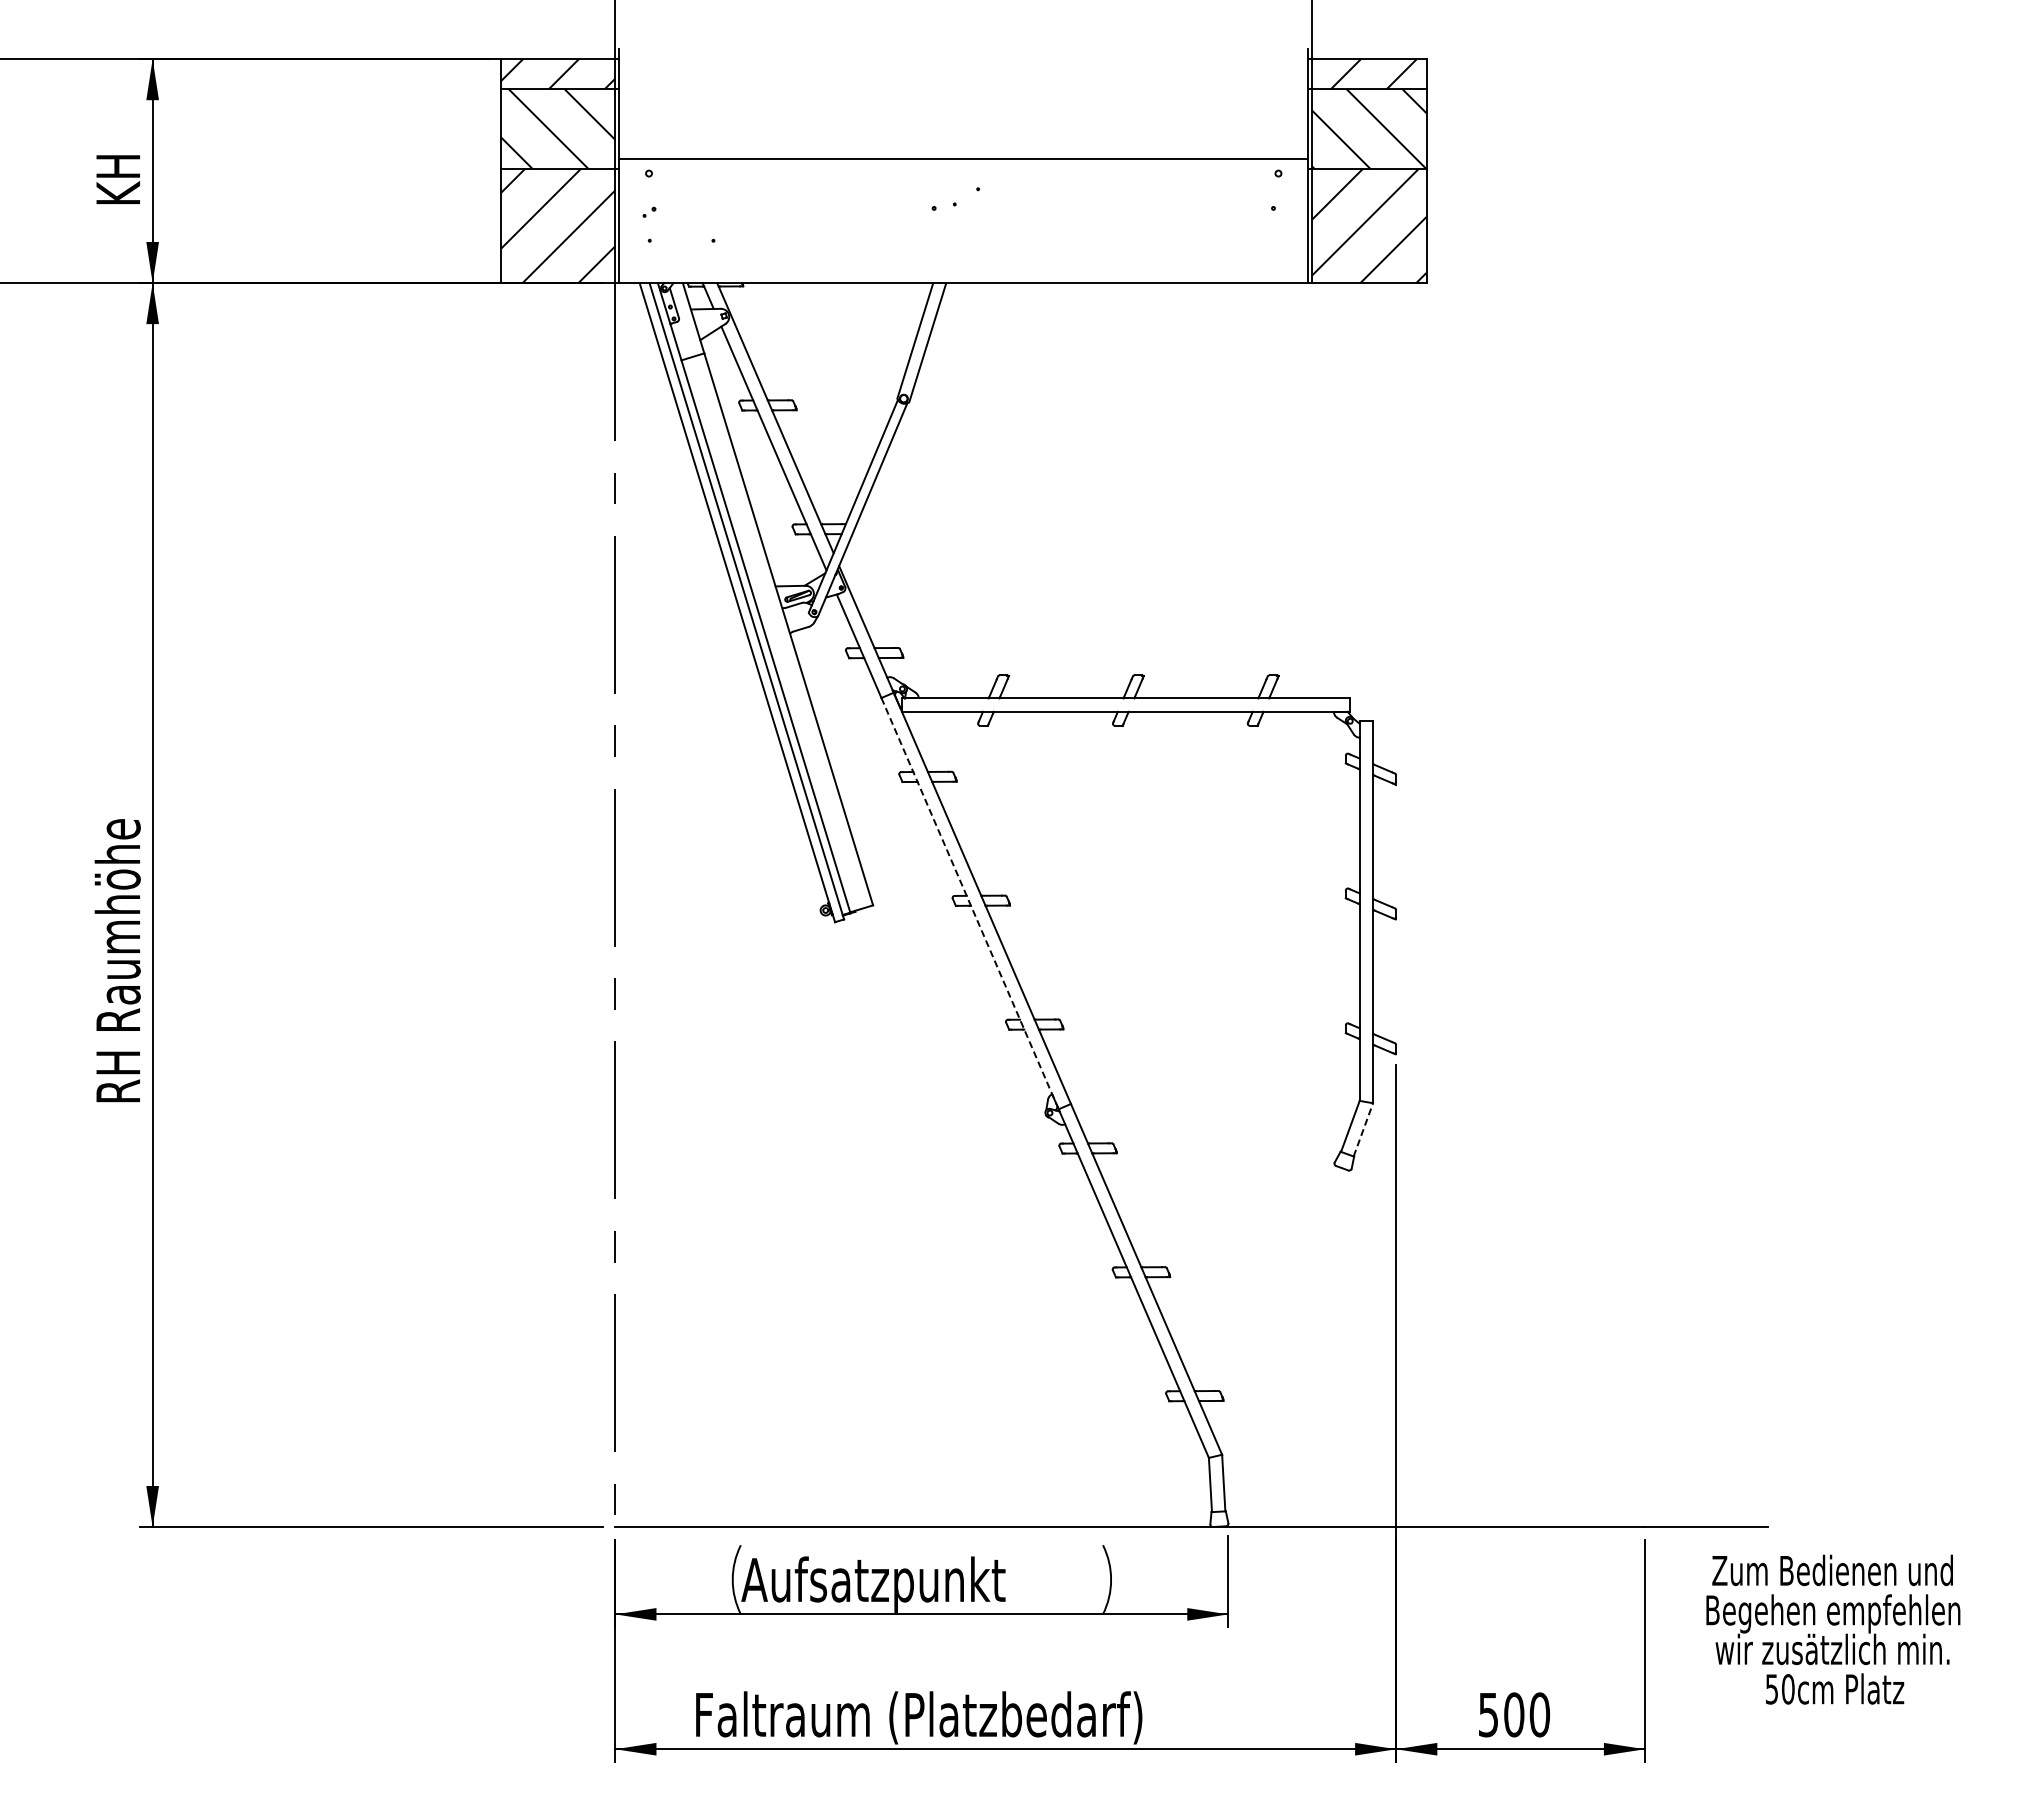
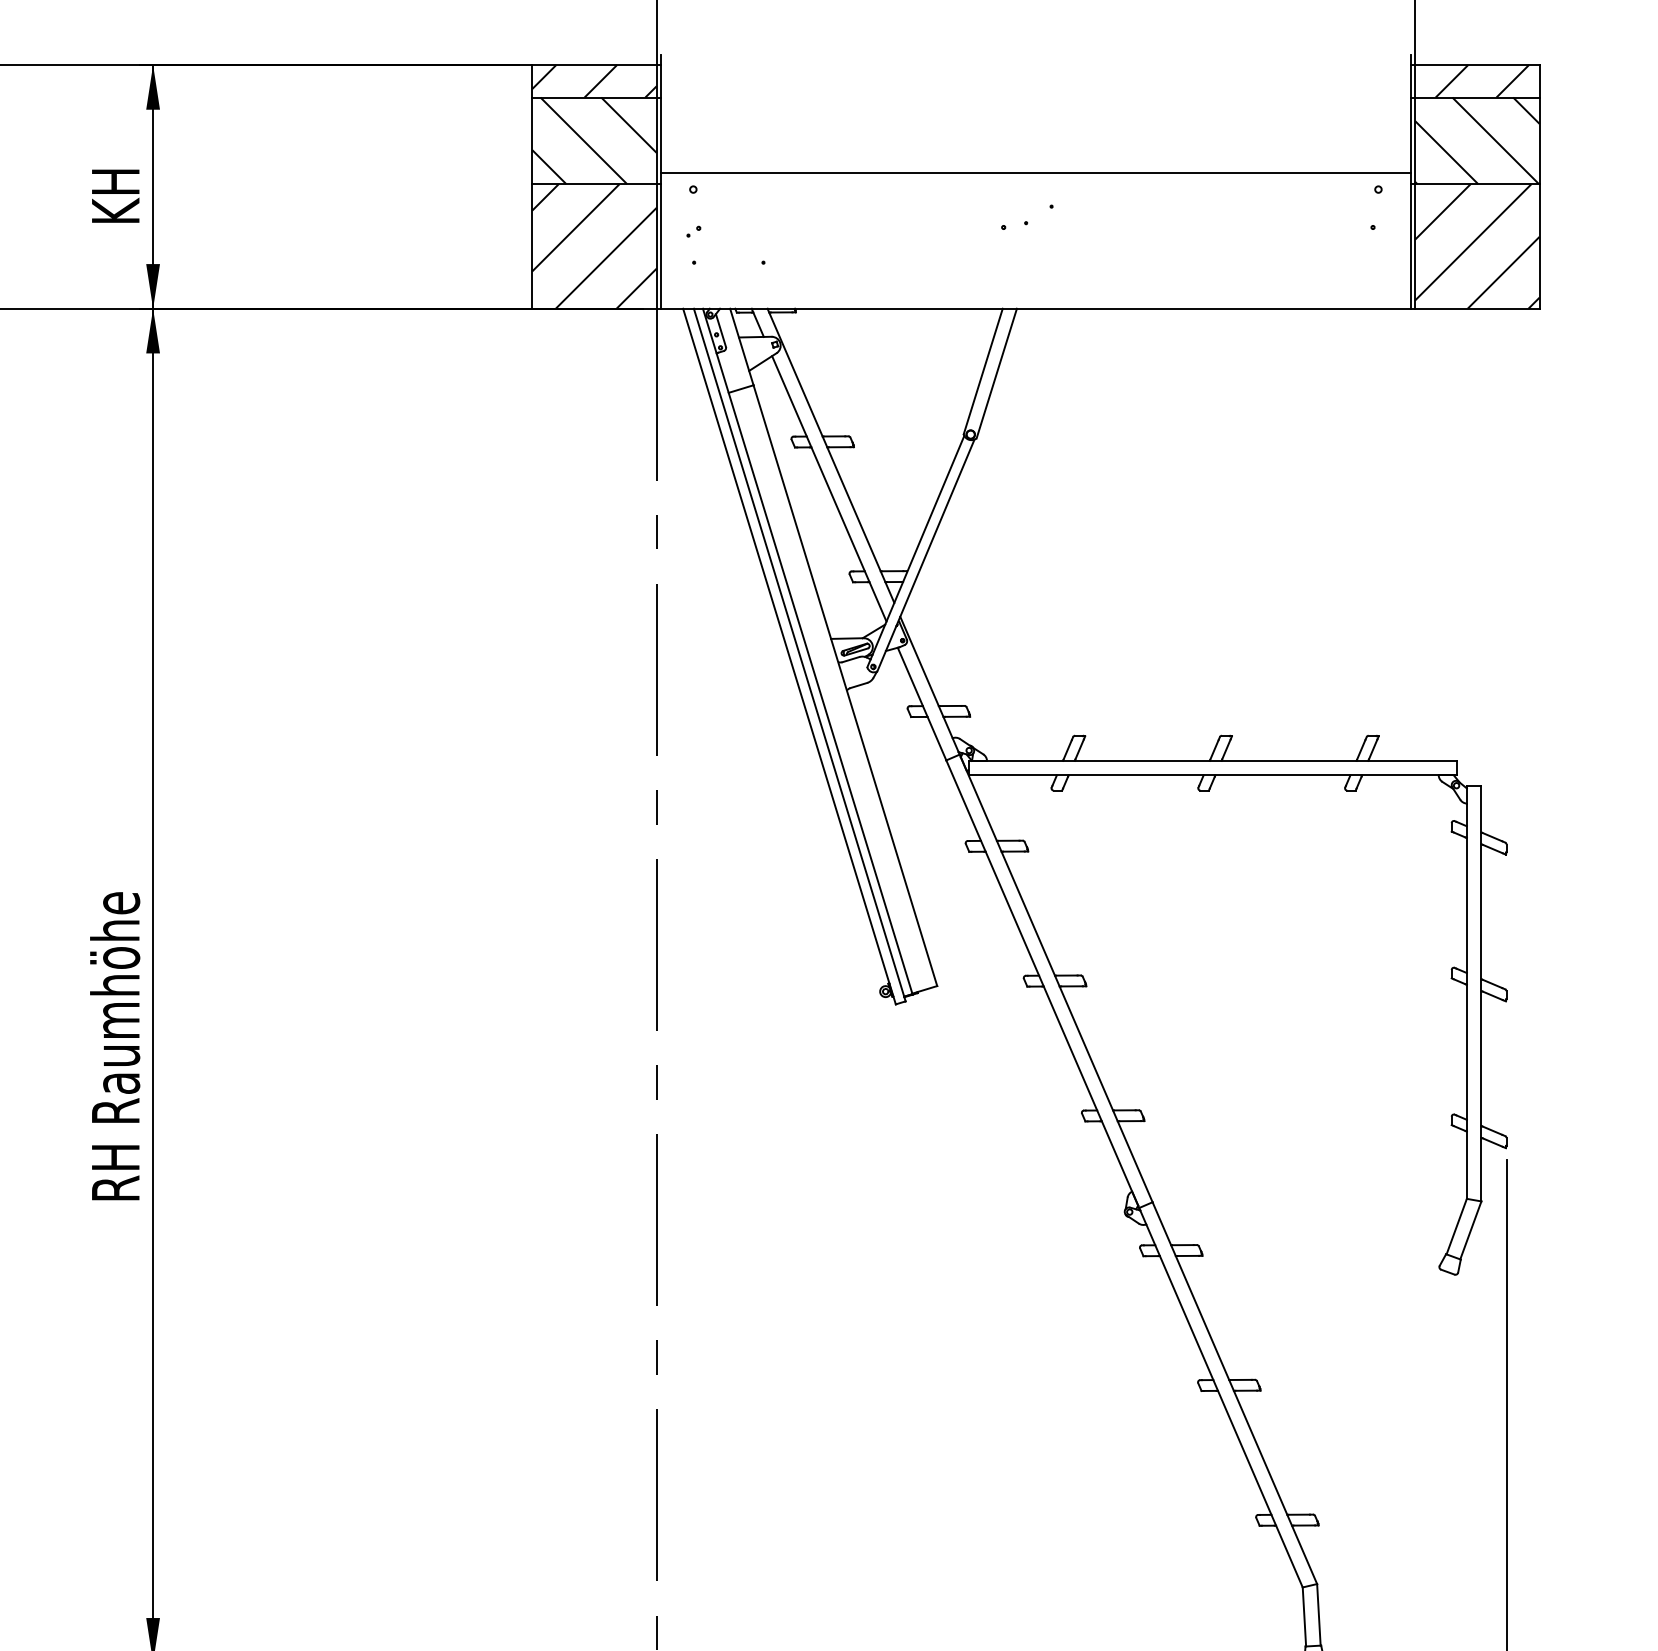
line: (970, 903) -> (1043, 984), dashed -> solid
line: (1363, 1129) -> (1470, 1230), dashed -> solid

